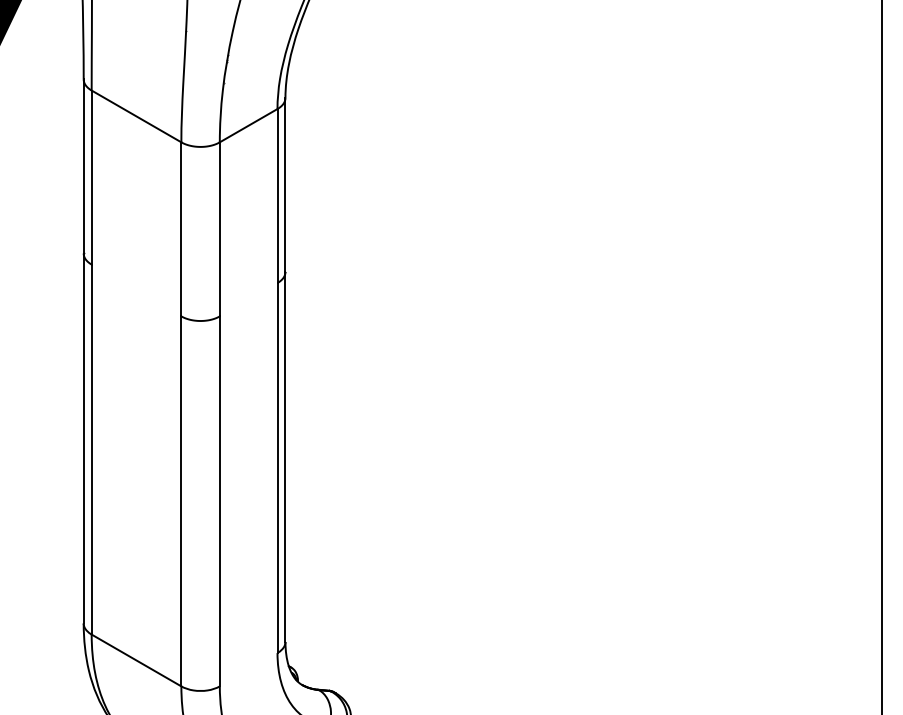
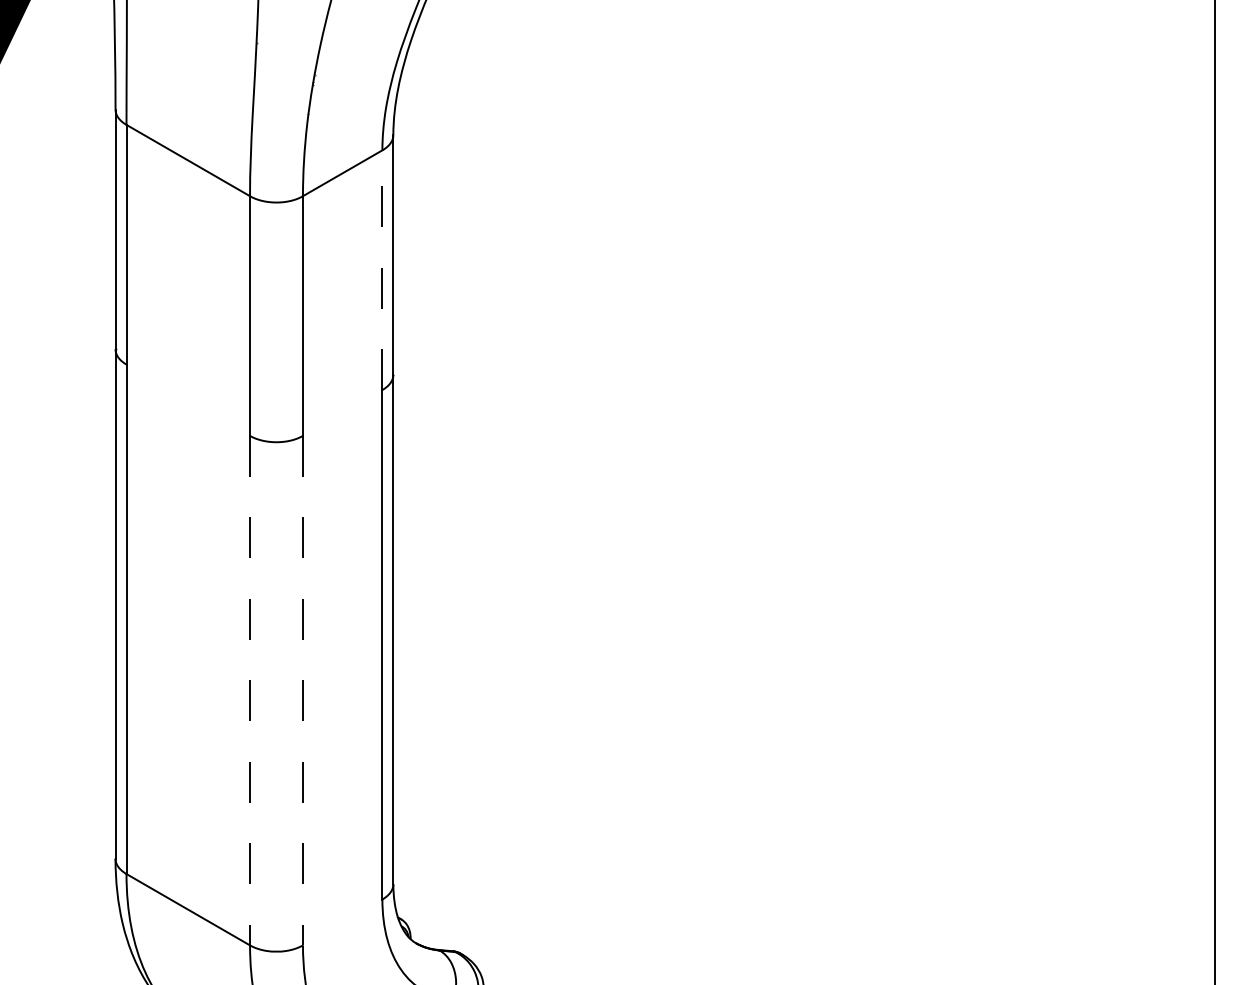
line: (277, 196) -> (382, 270), solid -> dashed
line: (181, 501) -> (250, 690), solid -> dashed
line: (219, 501) -> (302, 690), solid -> dashed

